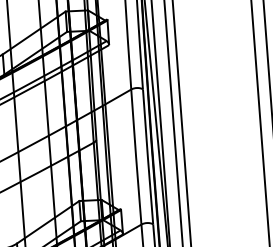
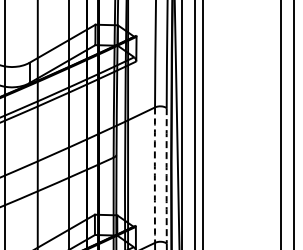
arc: (147, 156) -> (166, 175), solid -> dashed
arc: (135, 157) -> (154, 175), solid -> dashed

